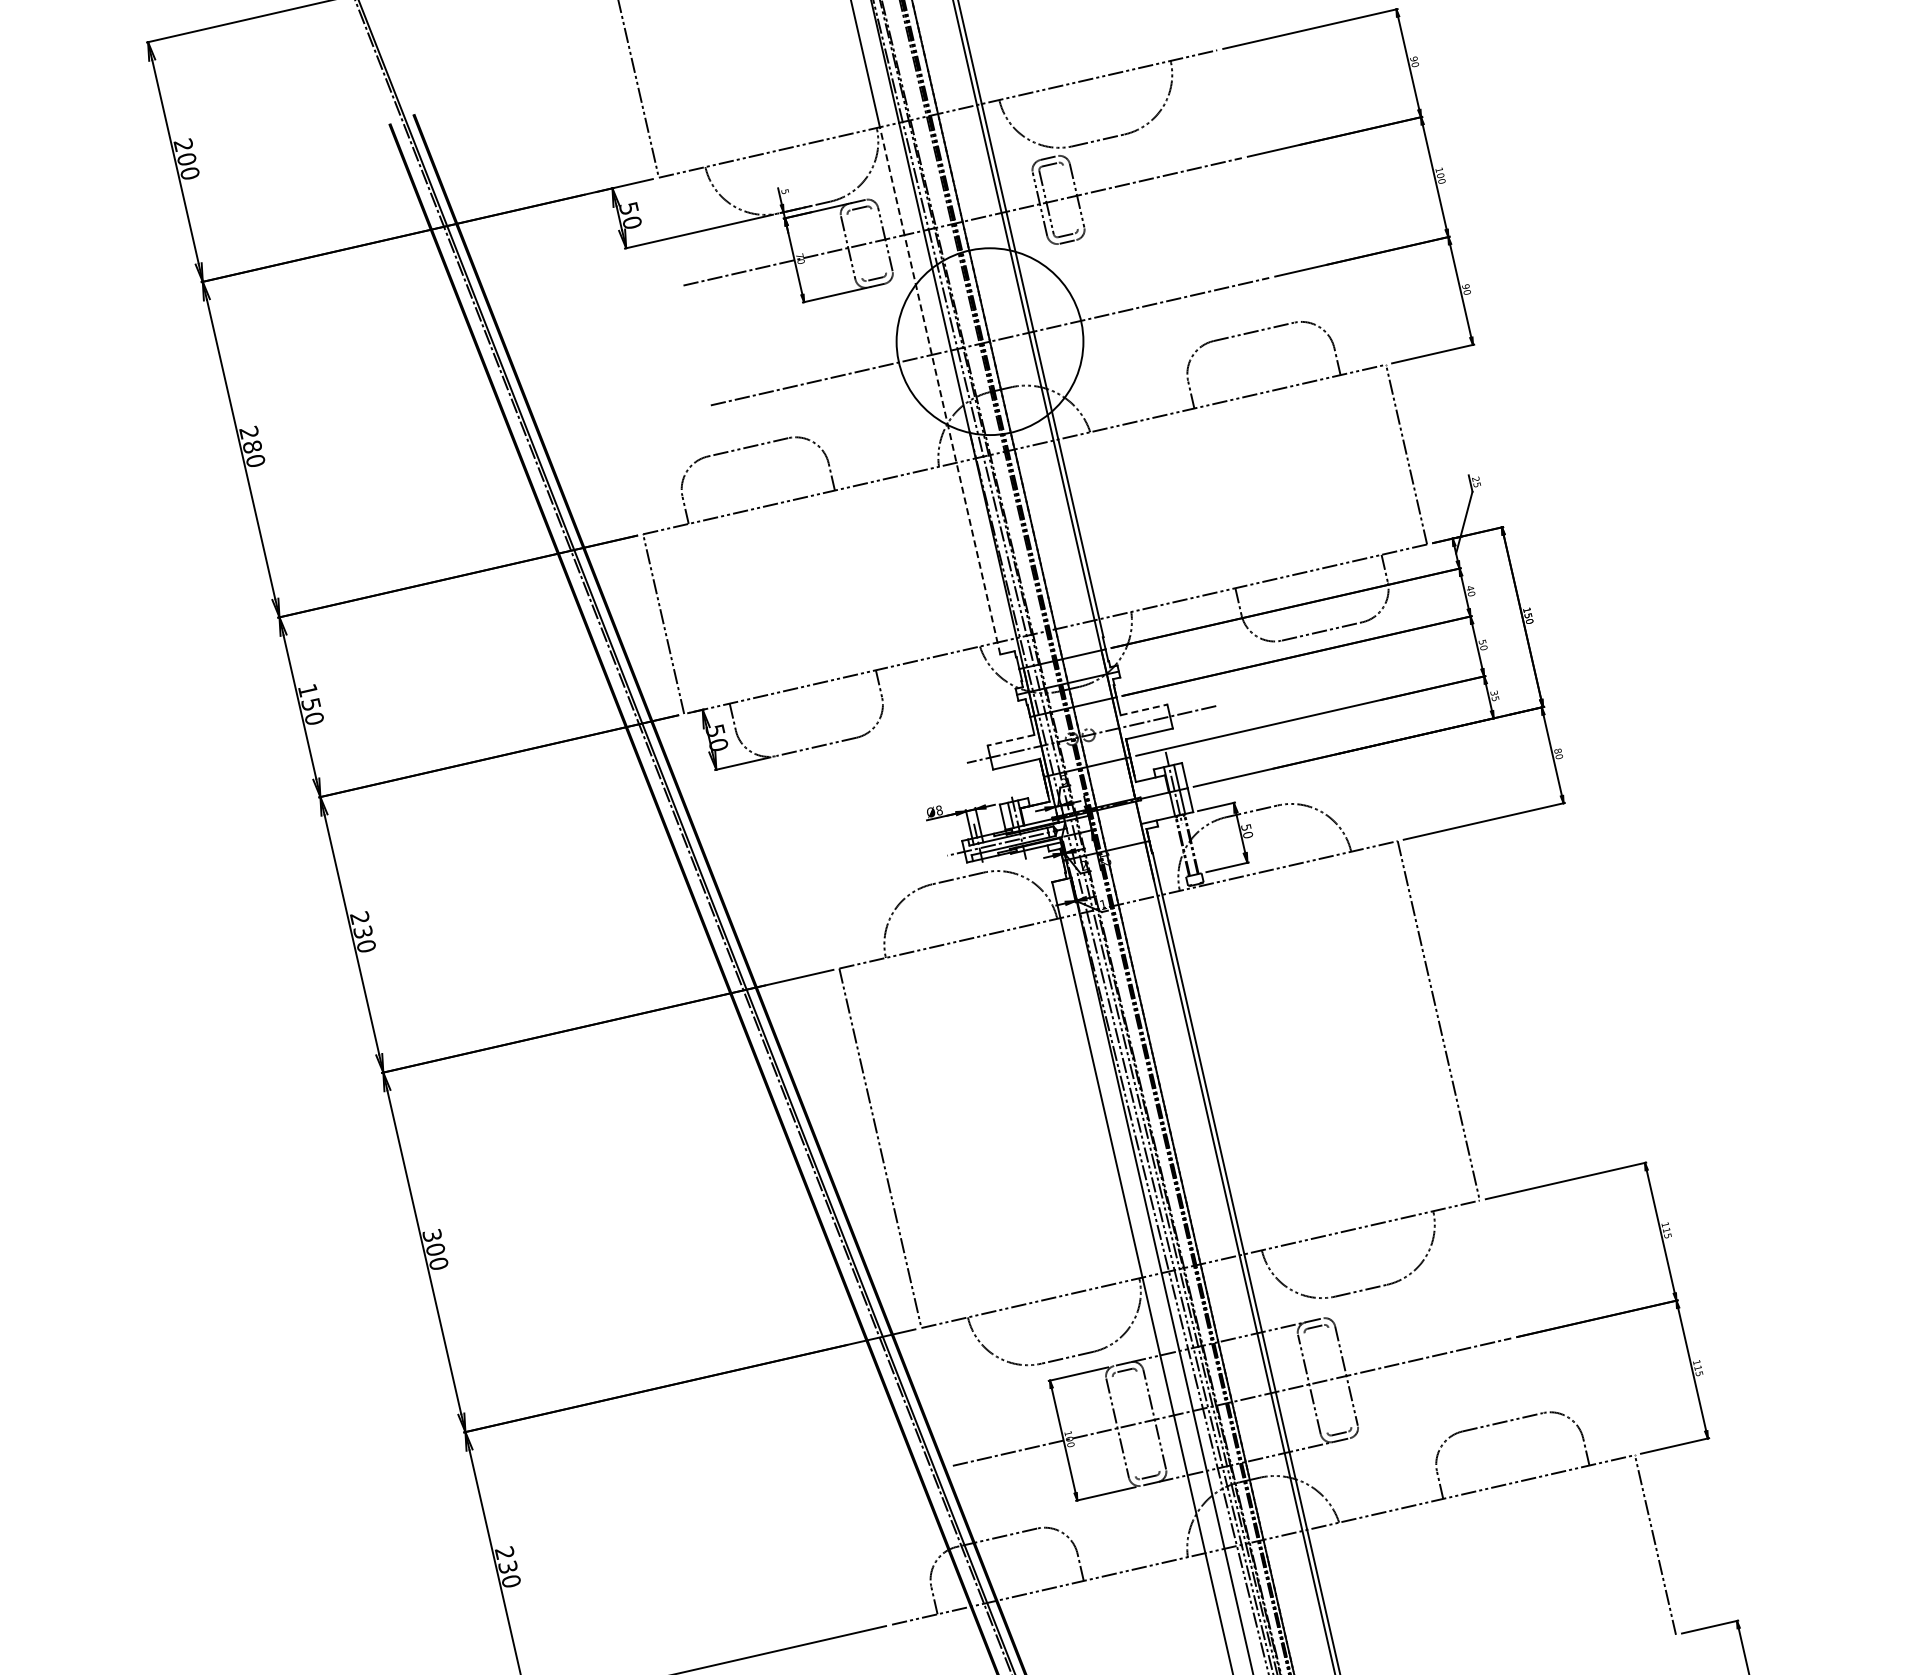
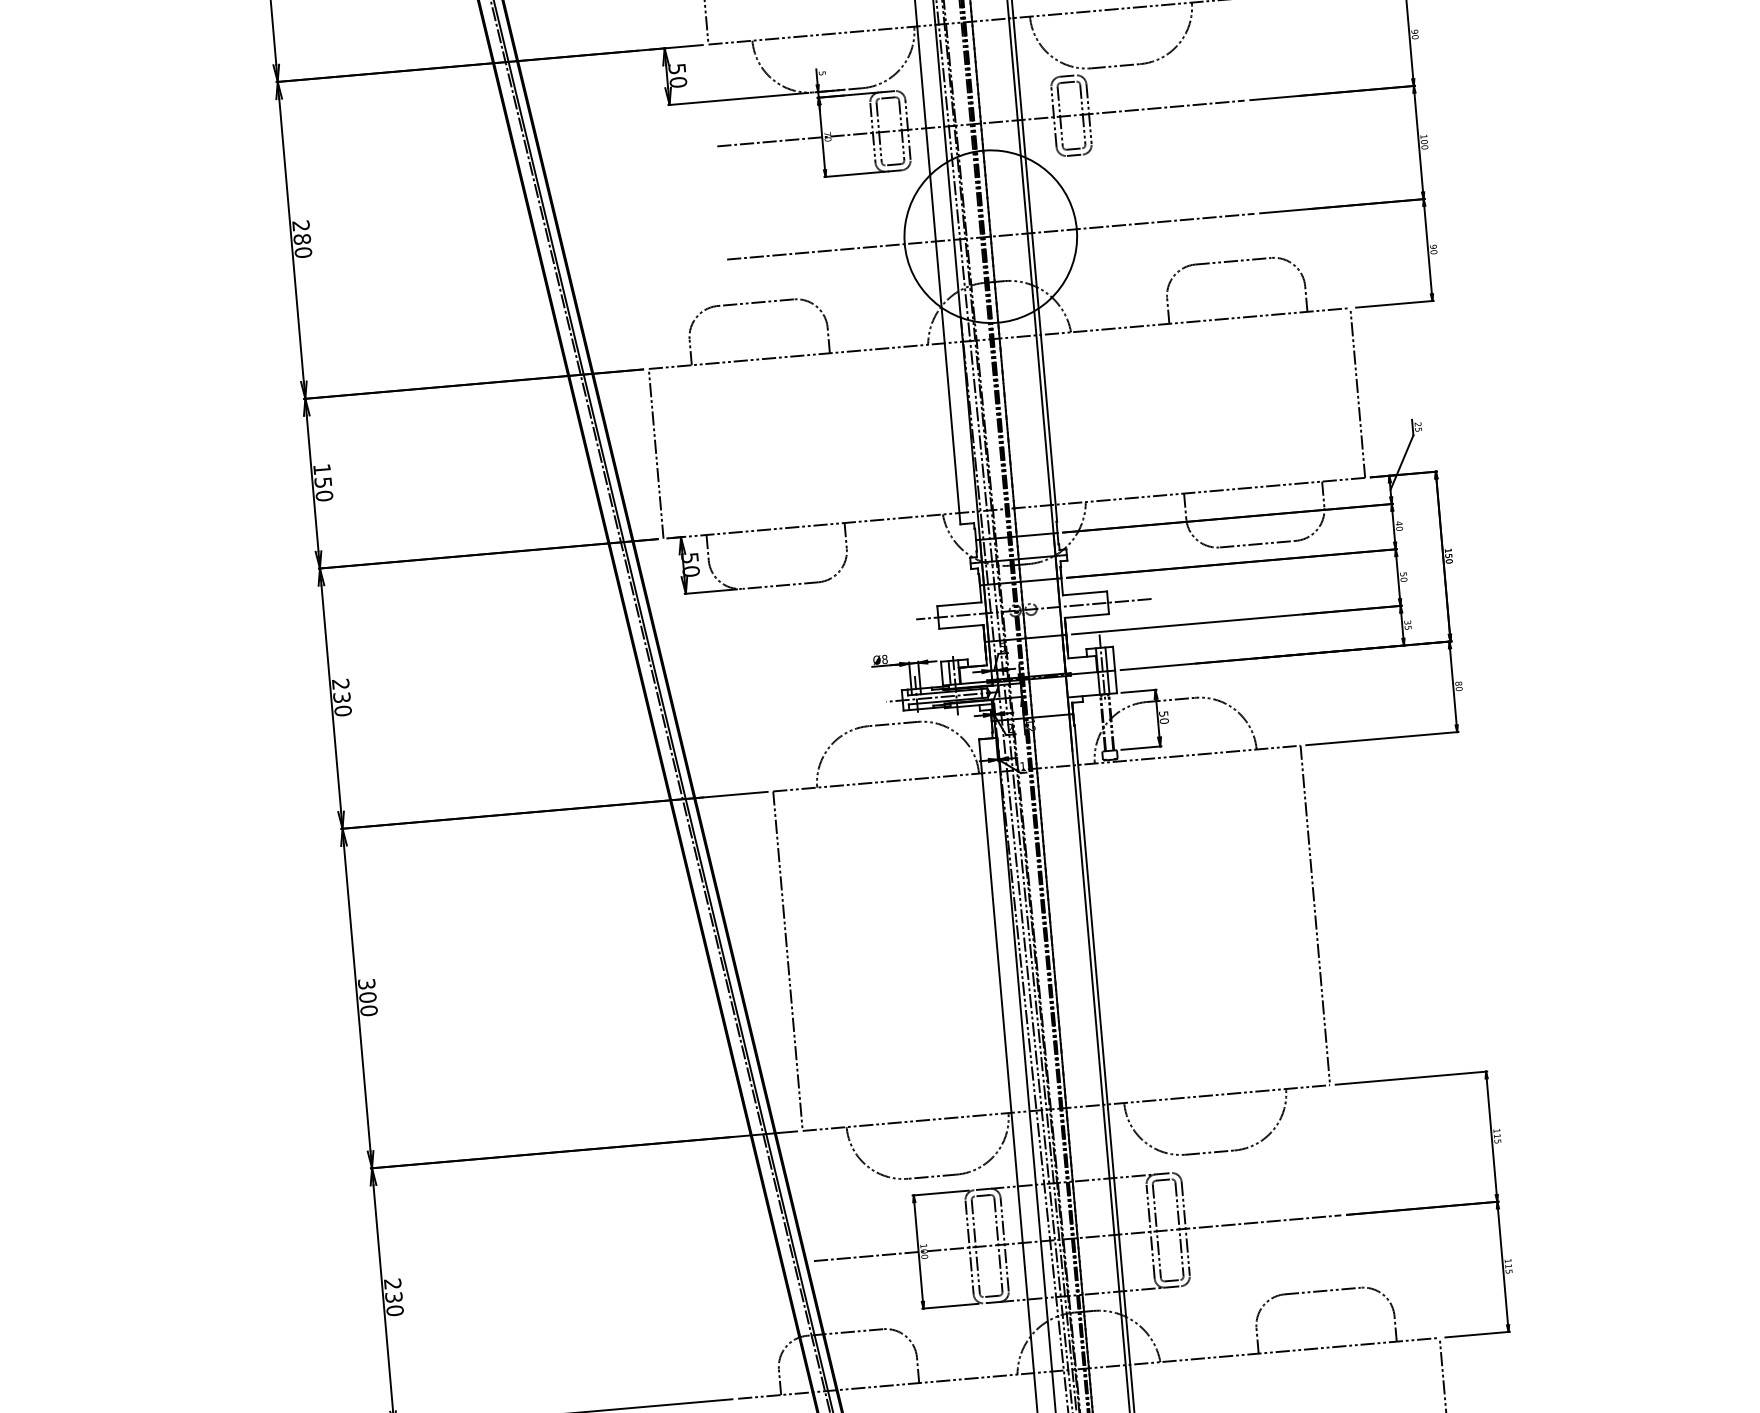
line: (1070, 196) -> (1082, 114), added
line: (878, 240) -> (901, 129), added
line: (854, 246) -> (878, 132), added
line: (940, 390) -> (939, 275), dashed -> solid
line: (1144, 709) -> (1085, 593), dashed -> solid
line: (1011, 740) -> (959, 604), dashed -> solid
line: (1339, 1377) -> (1179, 1229), added
line: (1315, 1382) -> (1156, 1230), added
line: (1147, 1420) -> (997, 1244), added
line: (1123, 1426) -> (975, 1246), added

